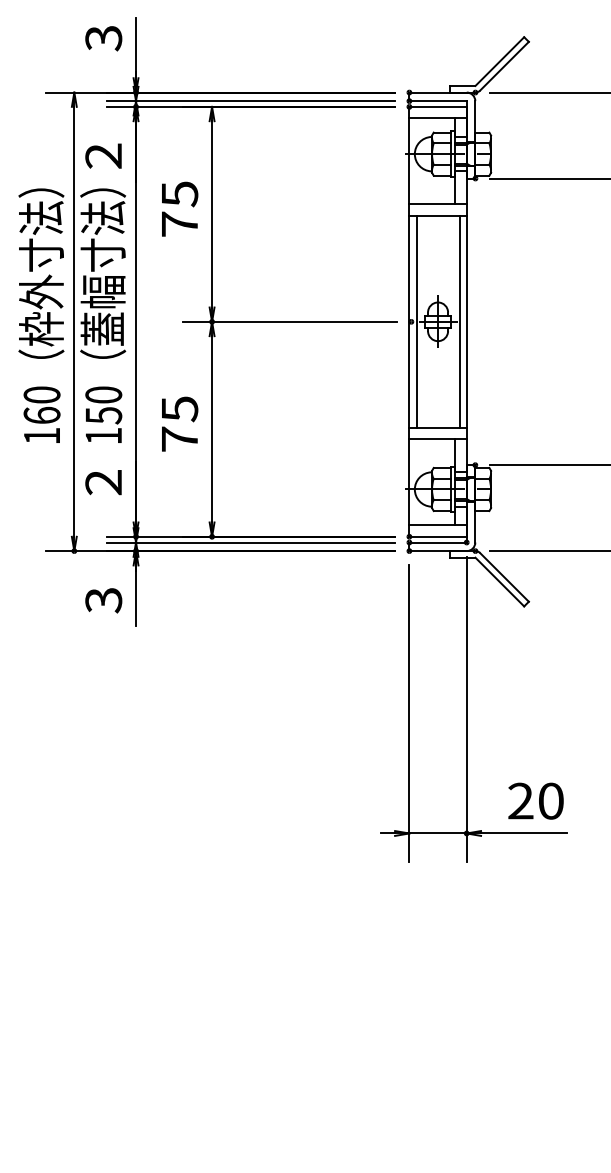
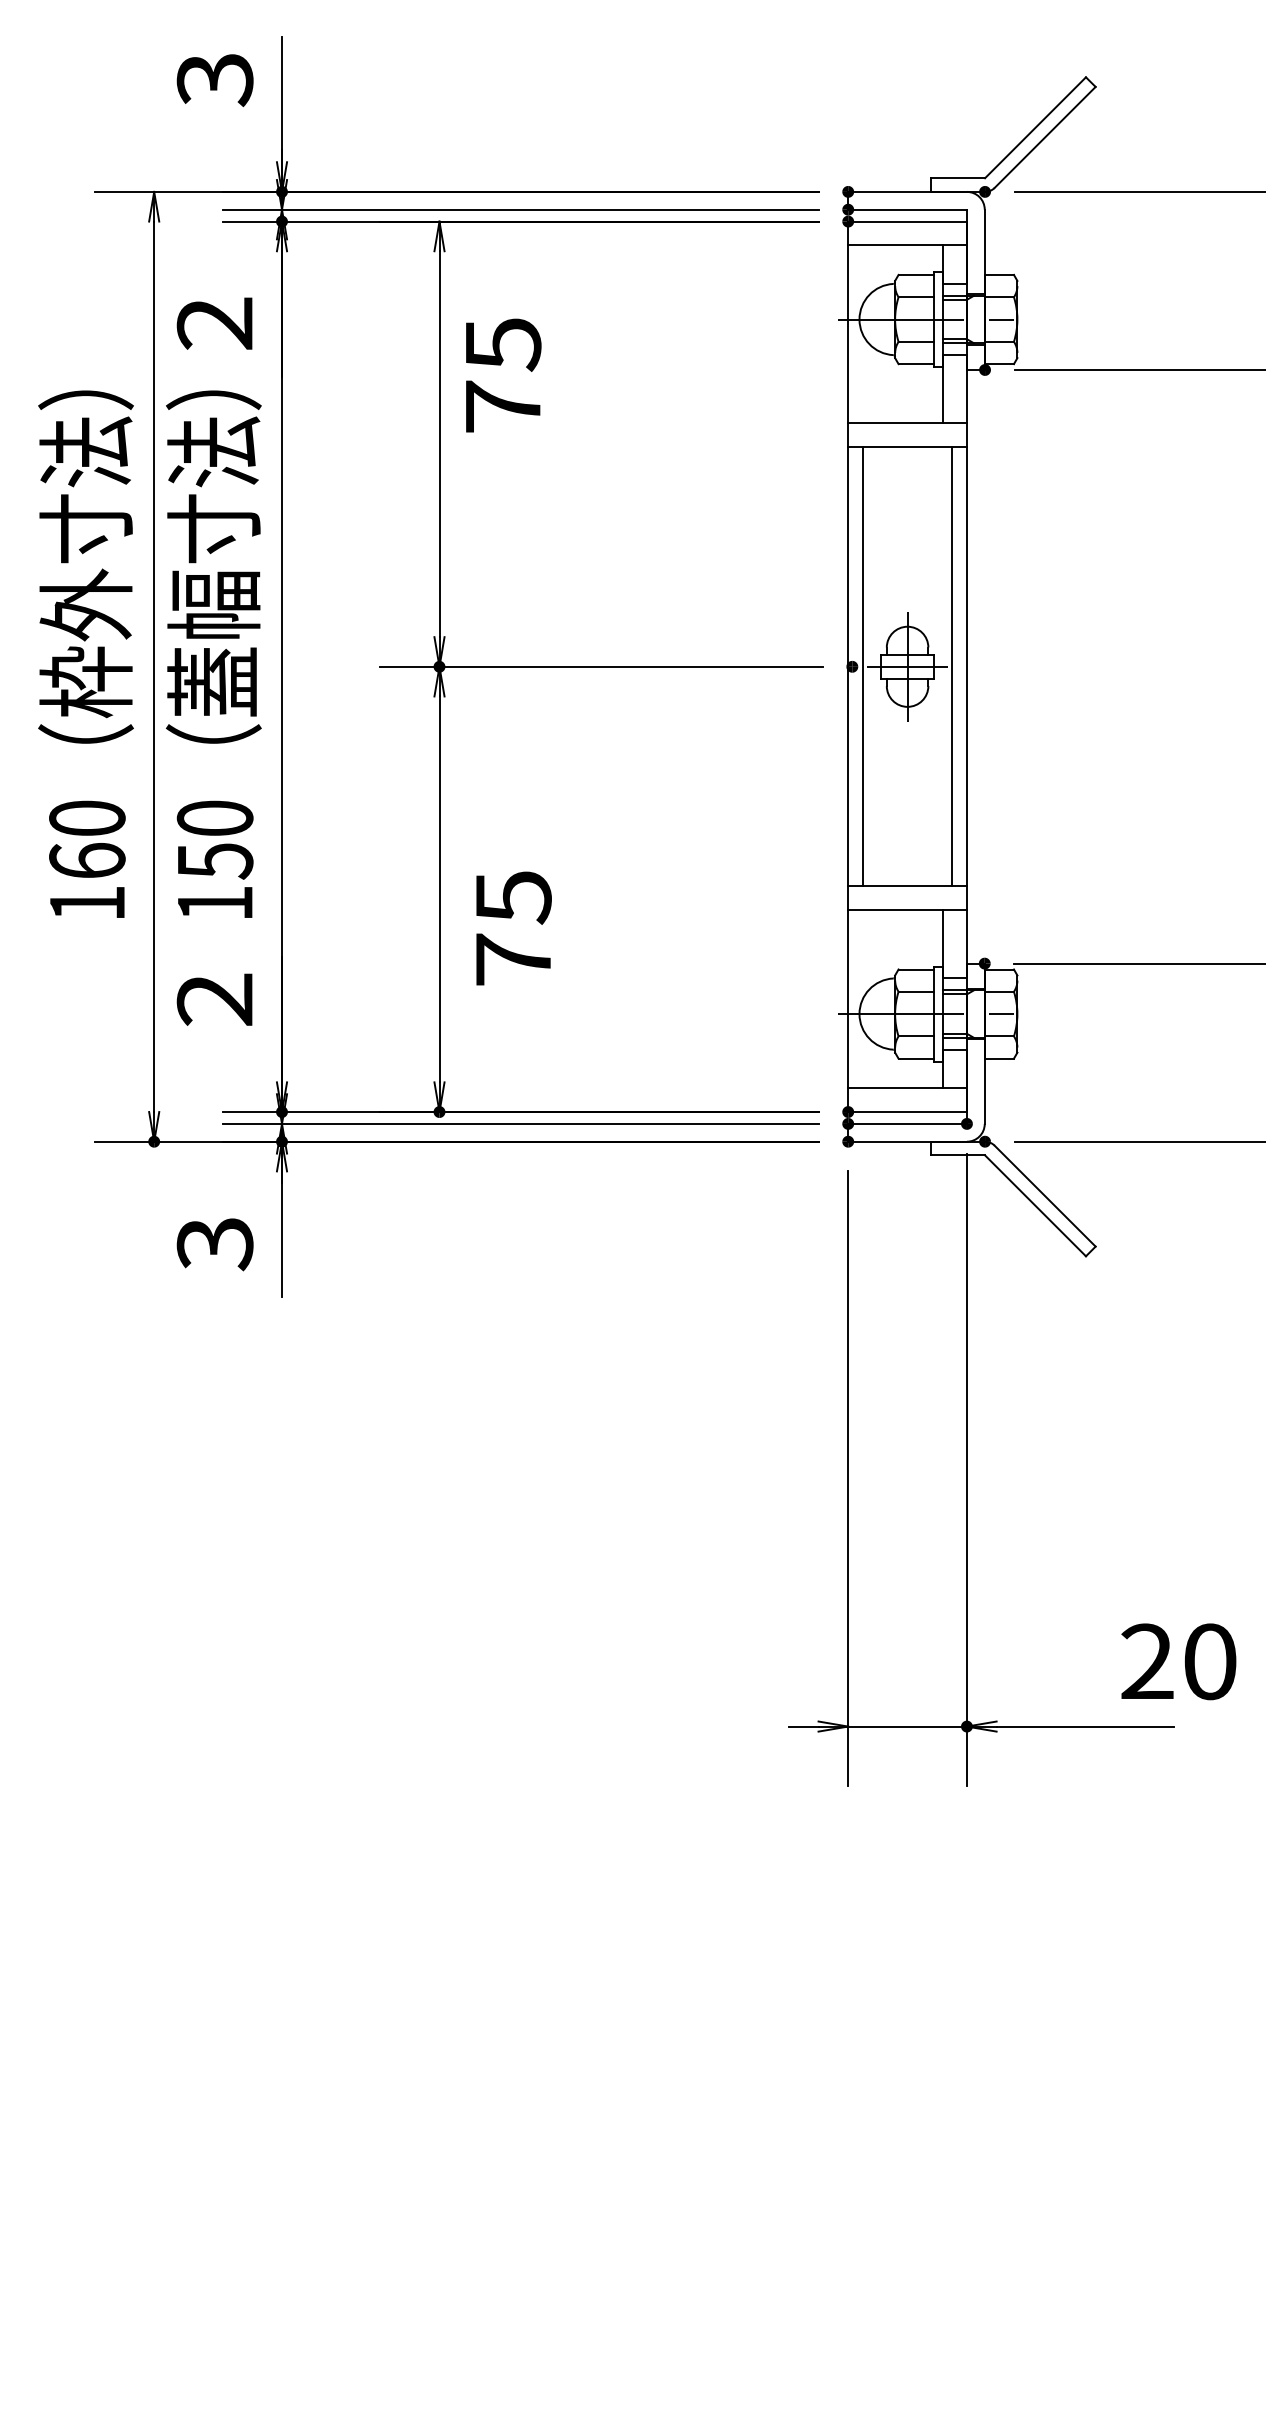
text: (180, 208) -> (504, 374), moved
text: (180, 423) -> (514, 927), moved
text: (535, 800) -> (1177, 1660), moved

